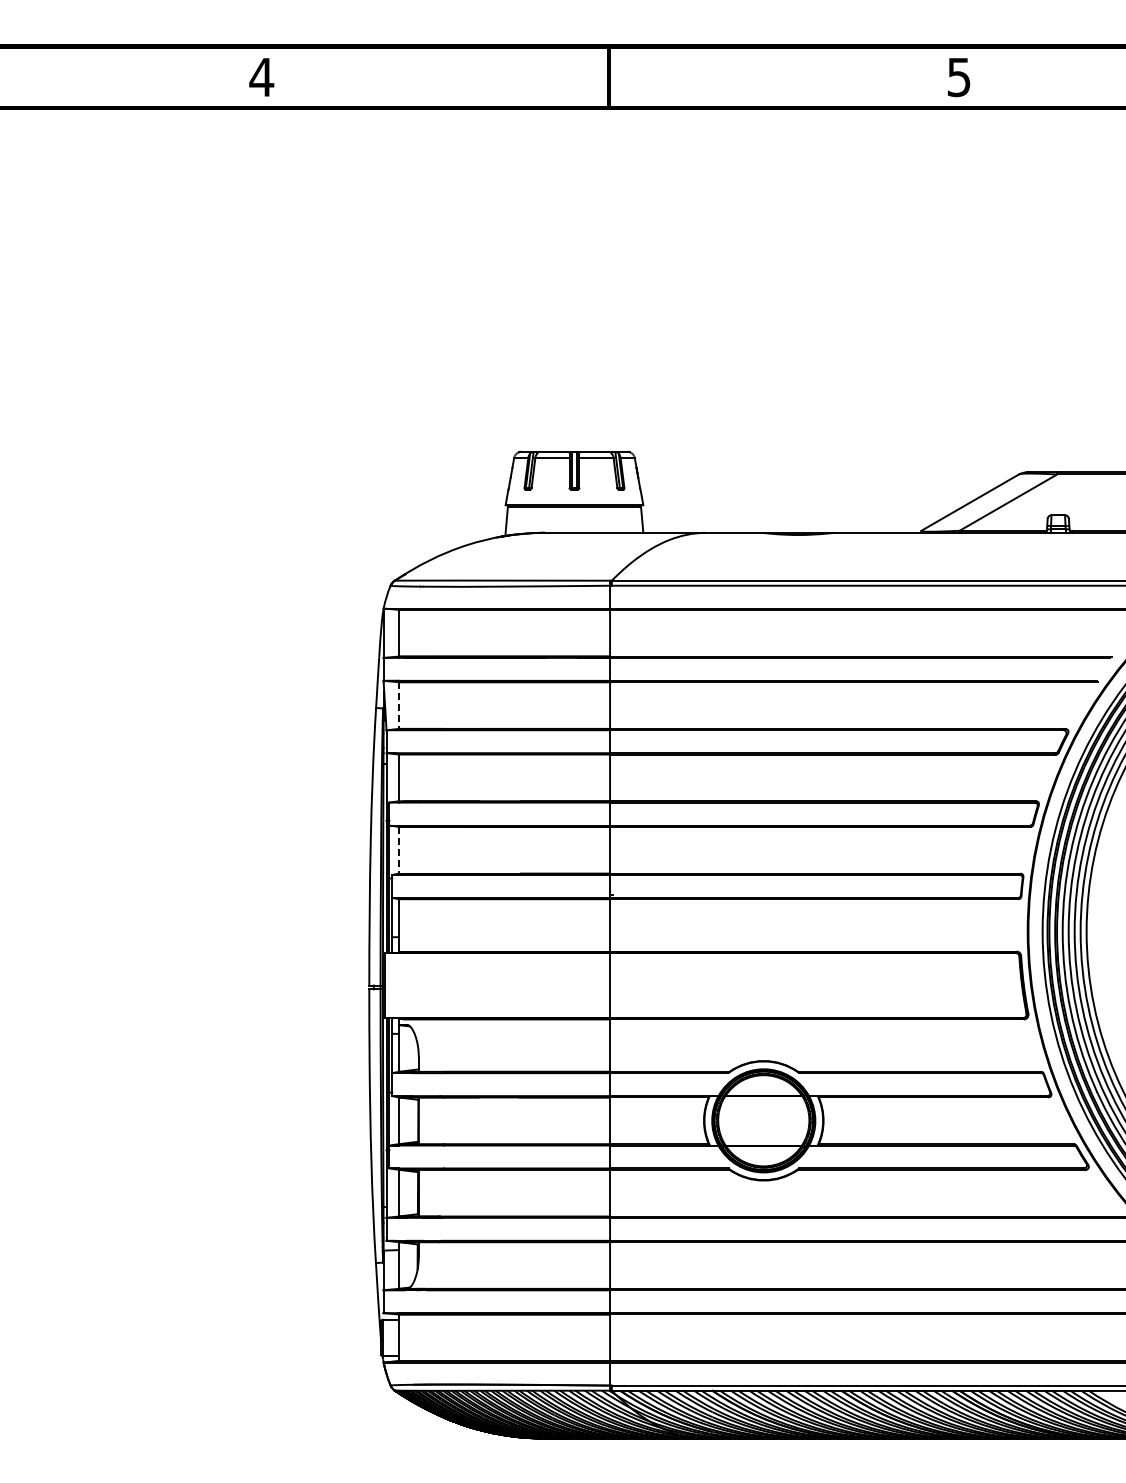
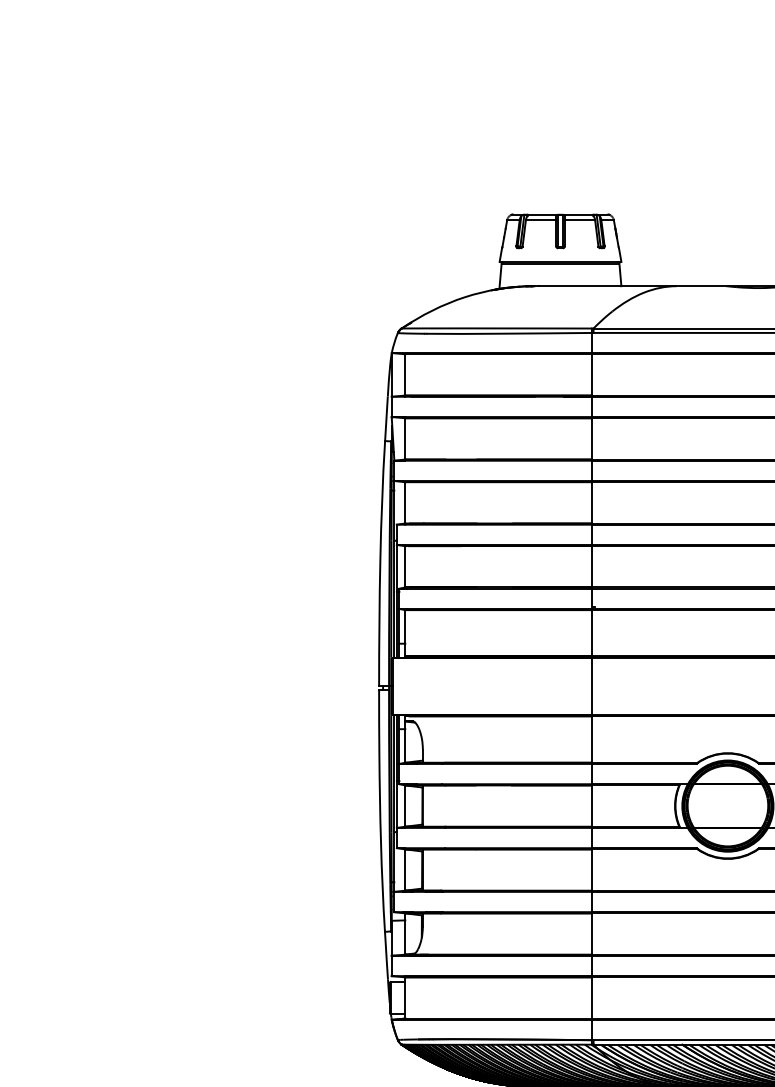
line: (398, 706) -> (404, 439), dashed -> solid
line: (398, 850) -> (404, 567), dashed -> solid

